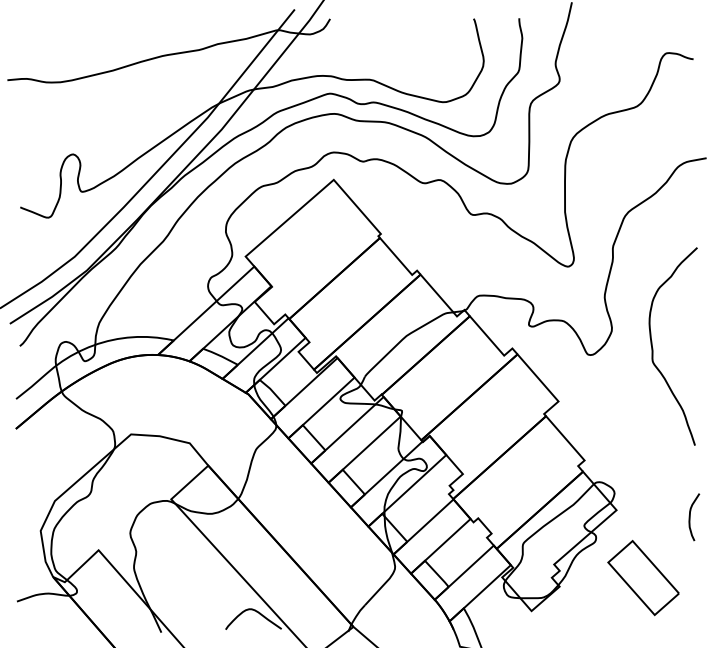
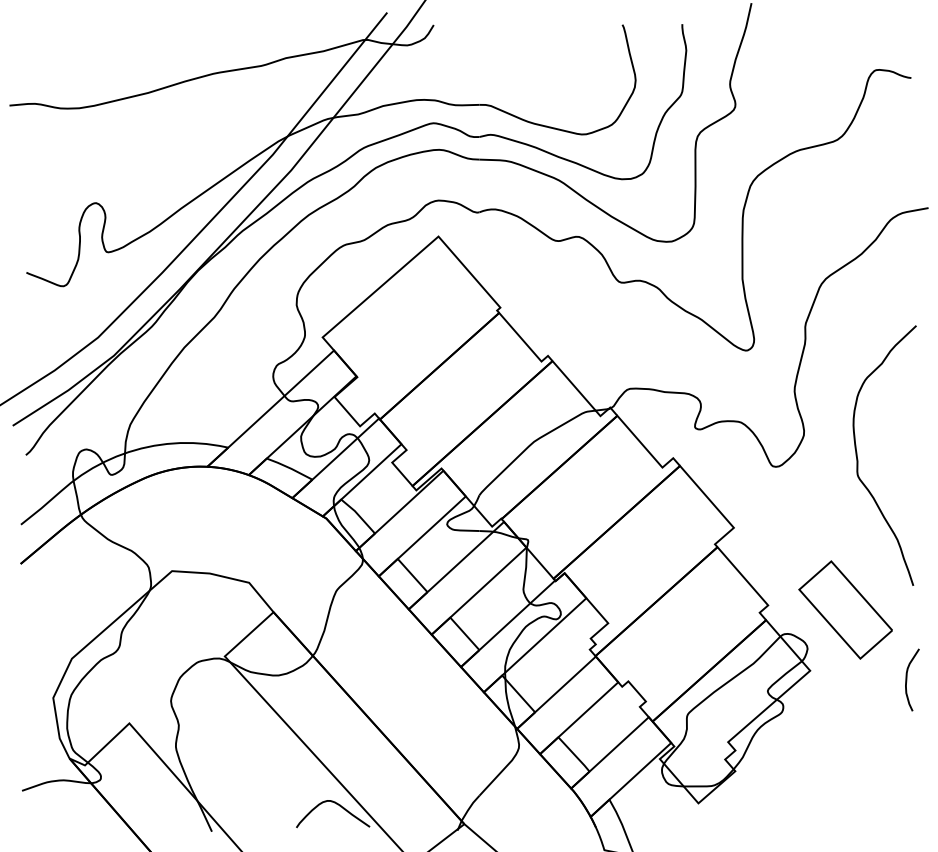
part: (643, 578) -> (845, 610), moved

